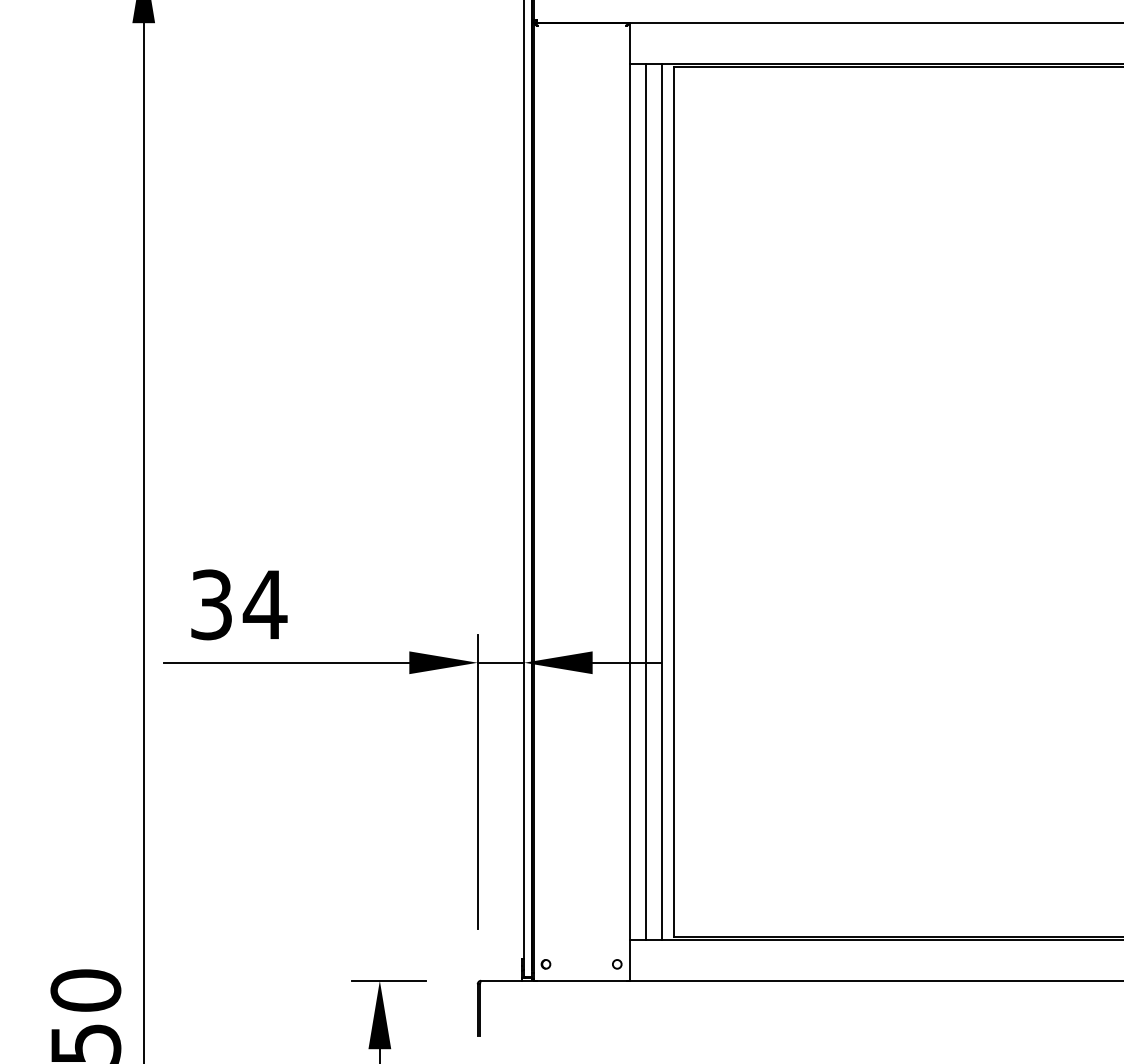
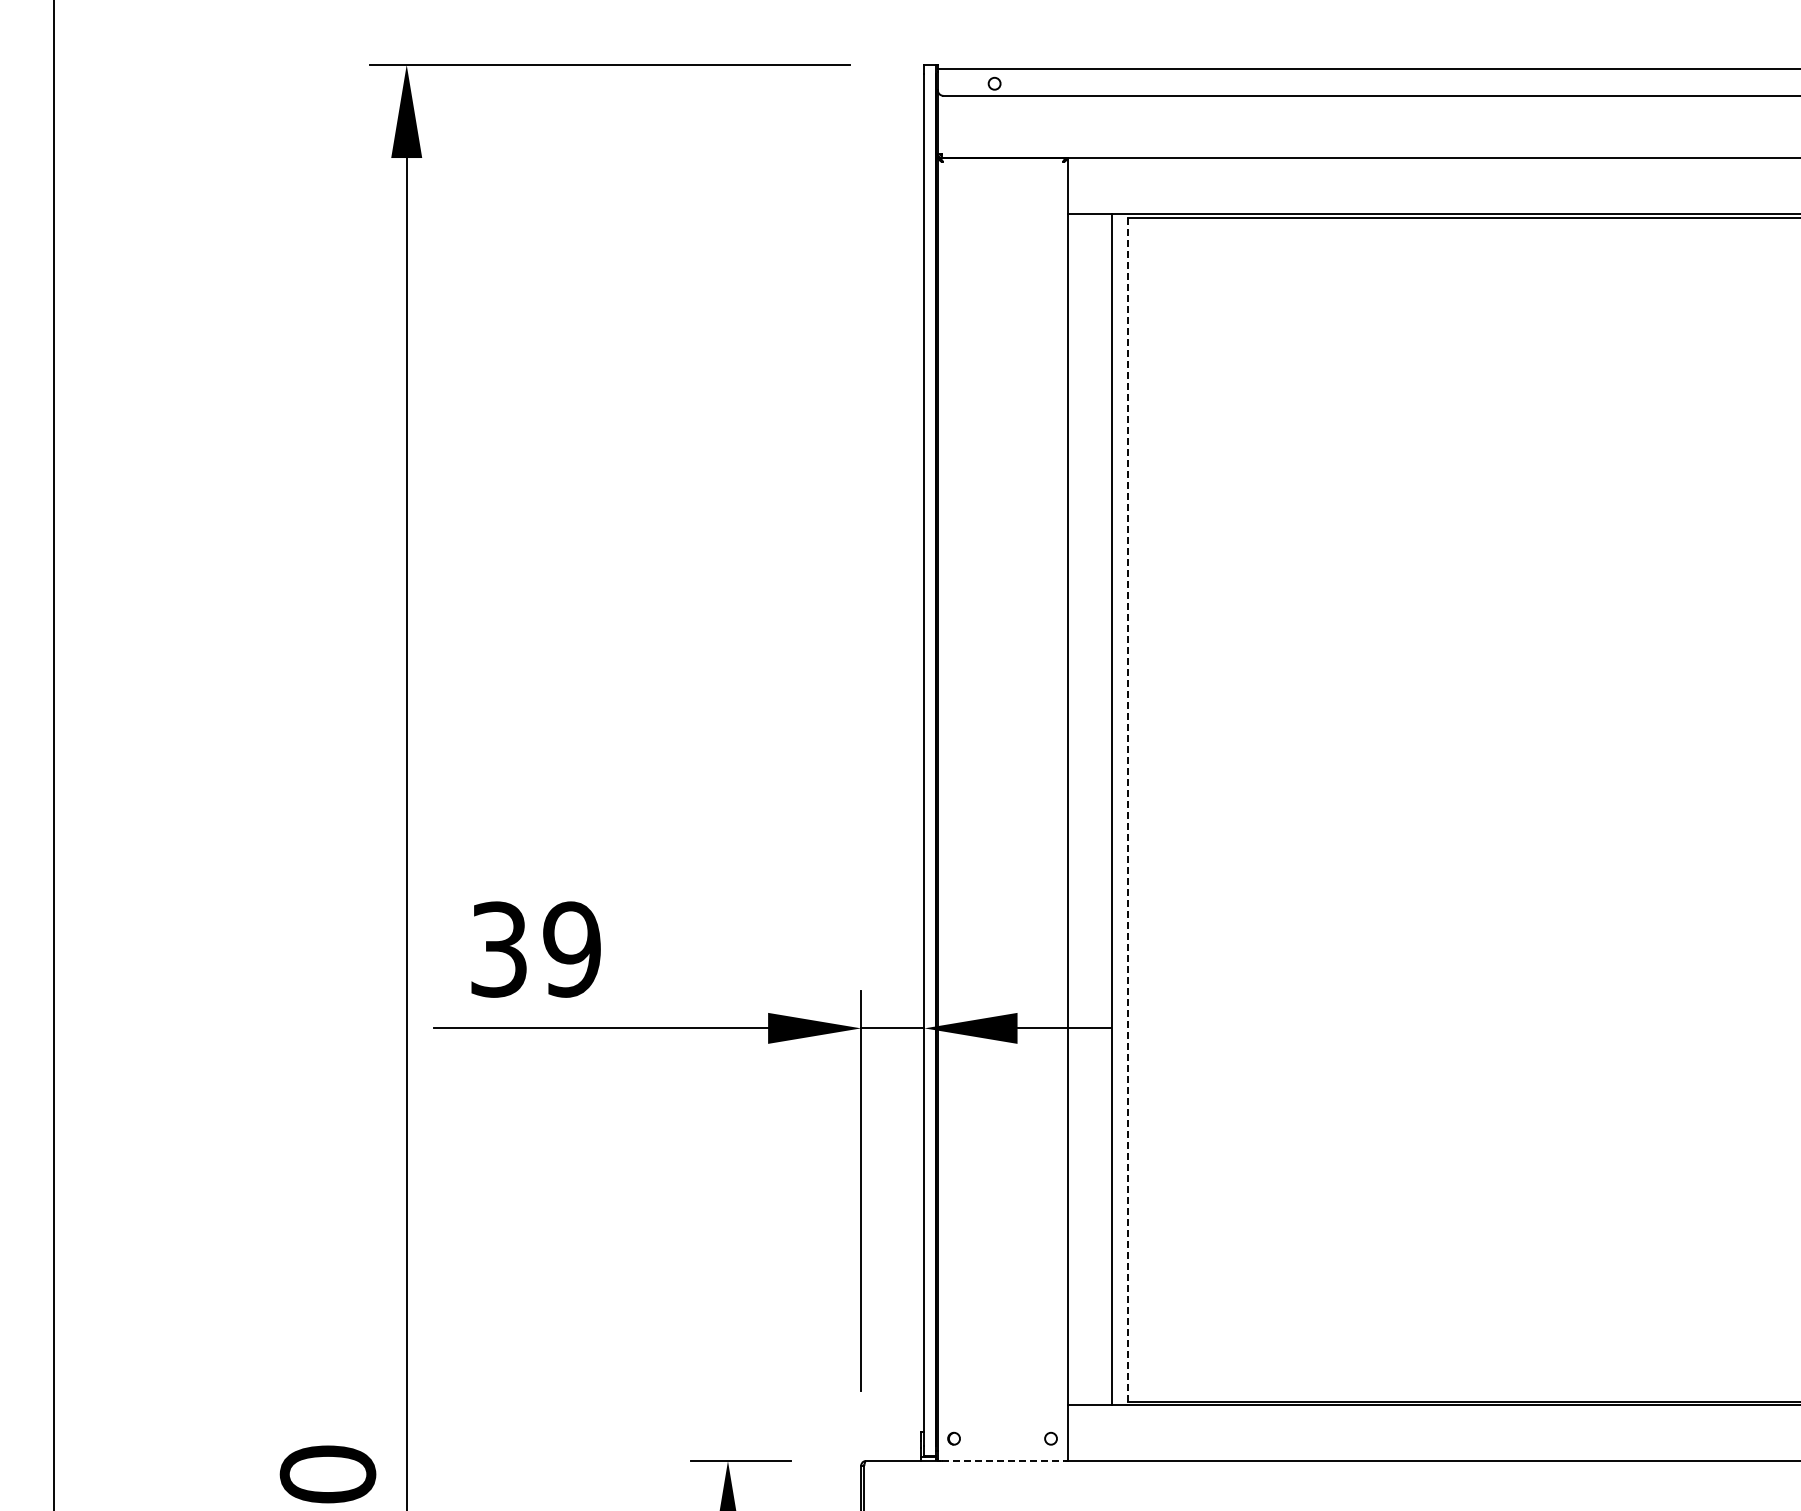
line: (646, 501) -> (1090, 809), removed
line: (673, 501) -> (1127, 809), solid -> dashed
text: (264, 604) -> (571, 949), 34 -> 39
line: (582, 981) -> (1003, 1461), solid -> dashed

